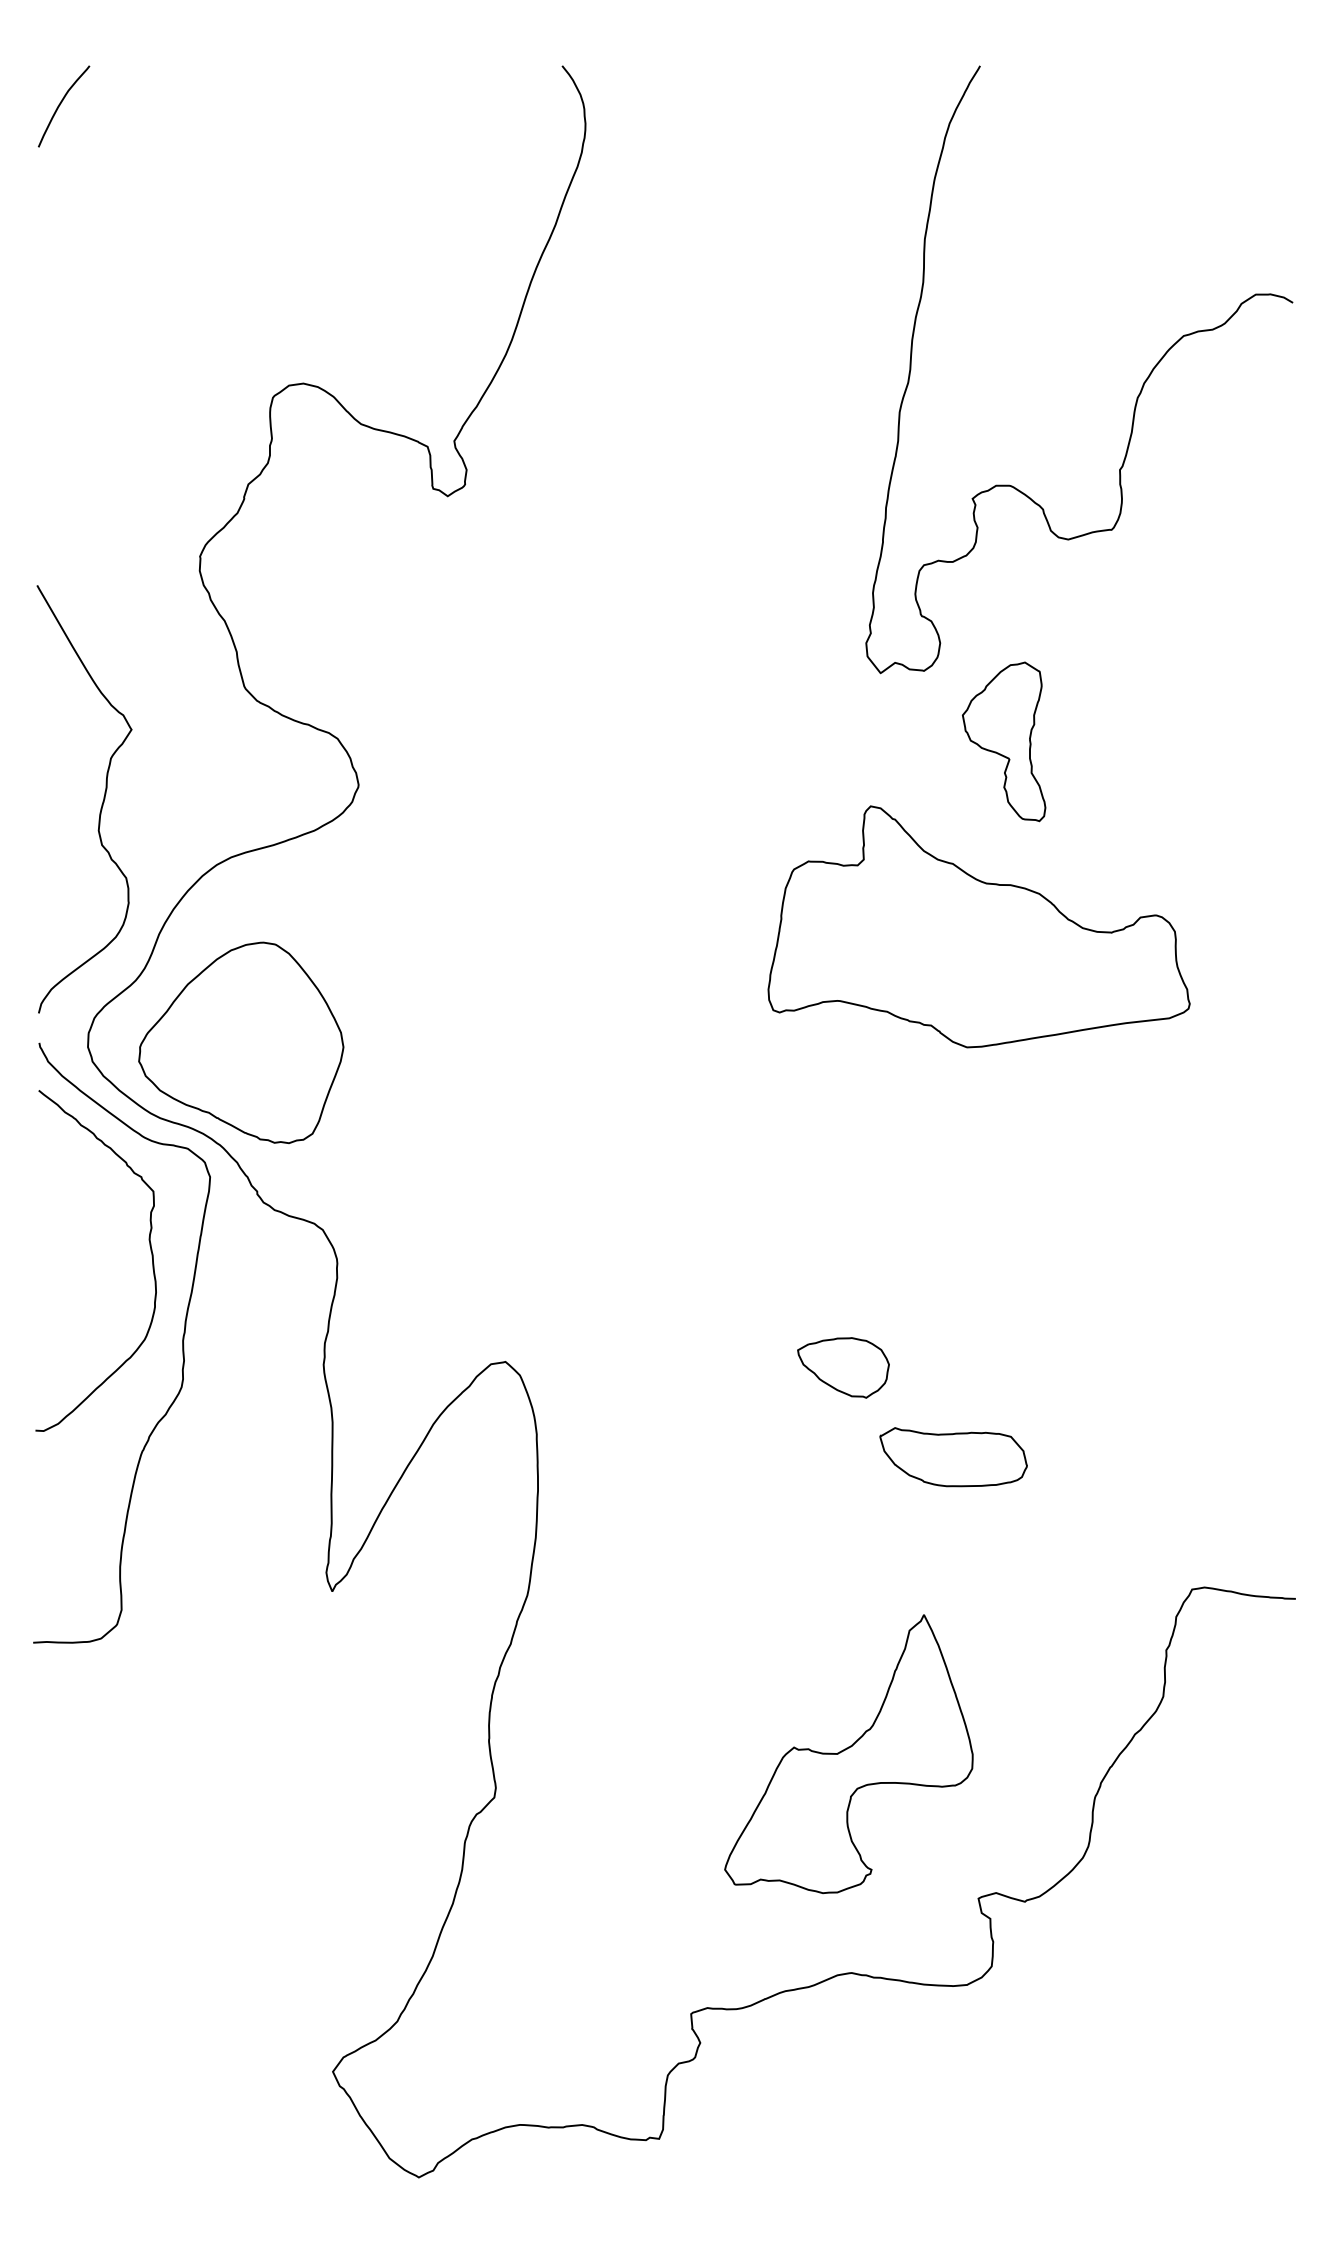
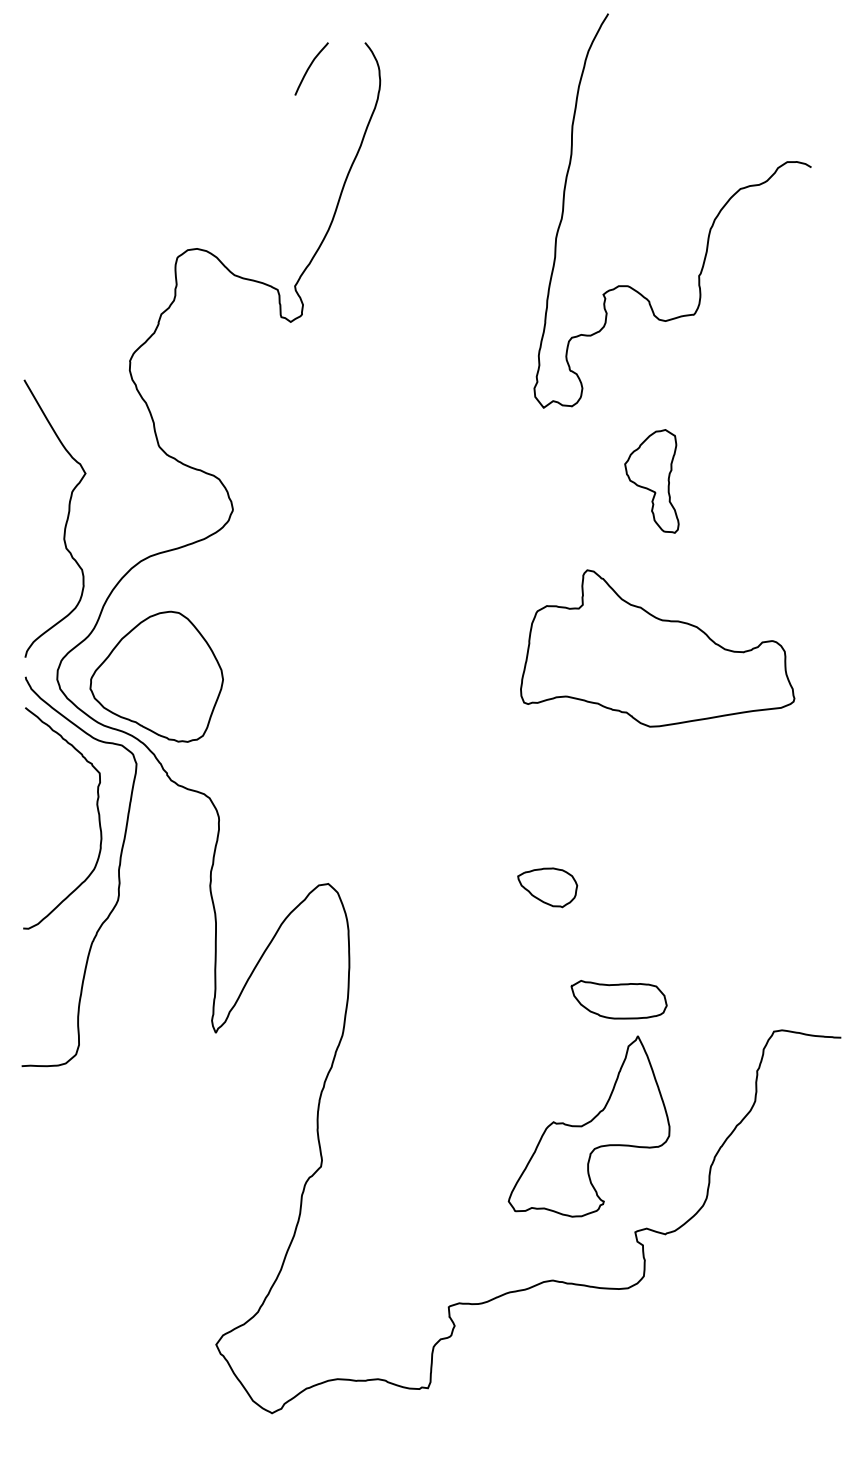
curve: (62, 104) -> (310, 67), moved
curve: (1135, 396) -> (709, 228), moved
part: (978, 926) -> (657, 648), moved
part: (952, 1456) -> (618, 999), moved
part: (847, 1754) -> (588, 1126), moved

